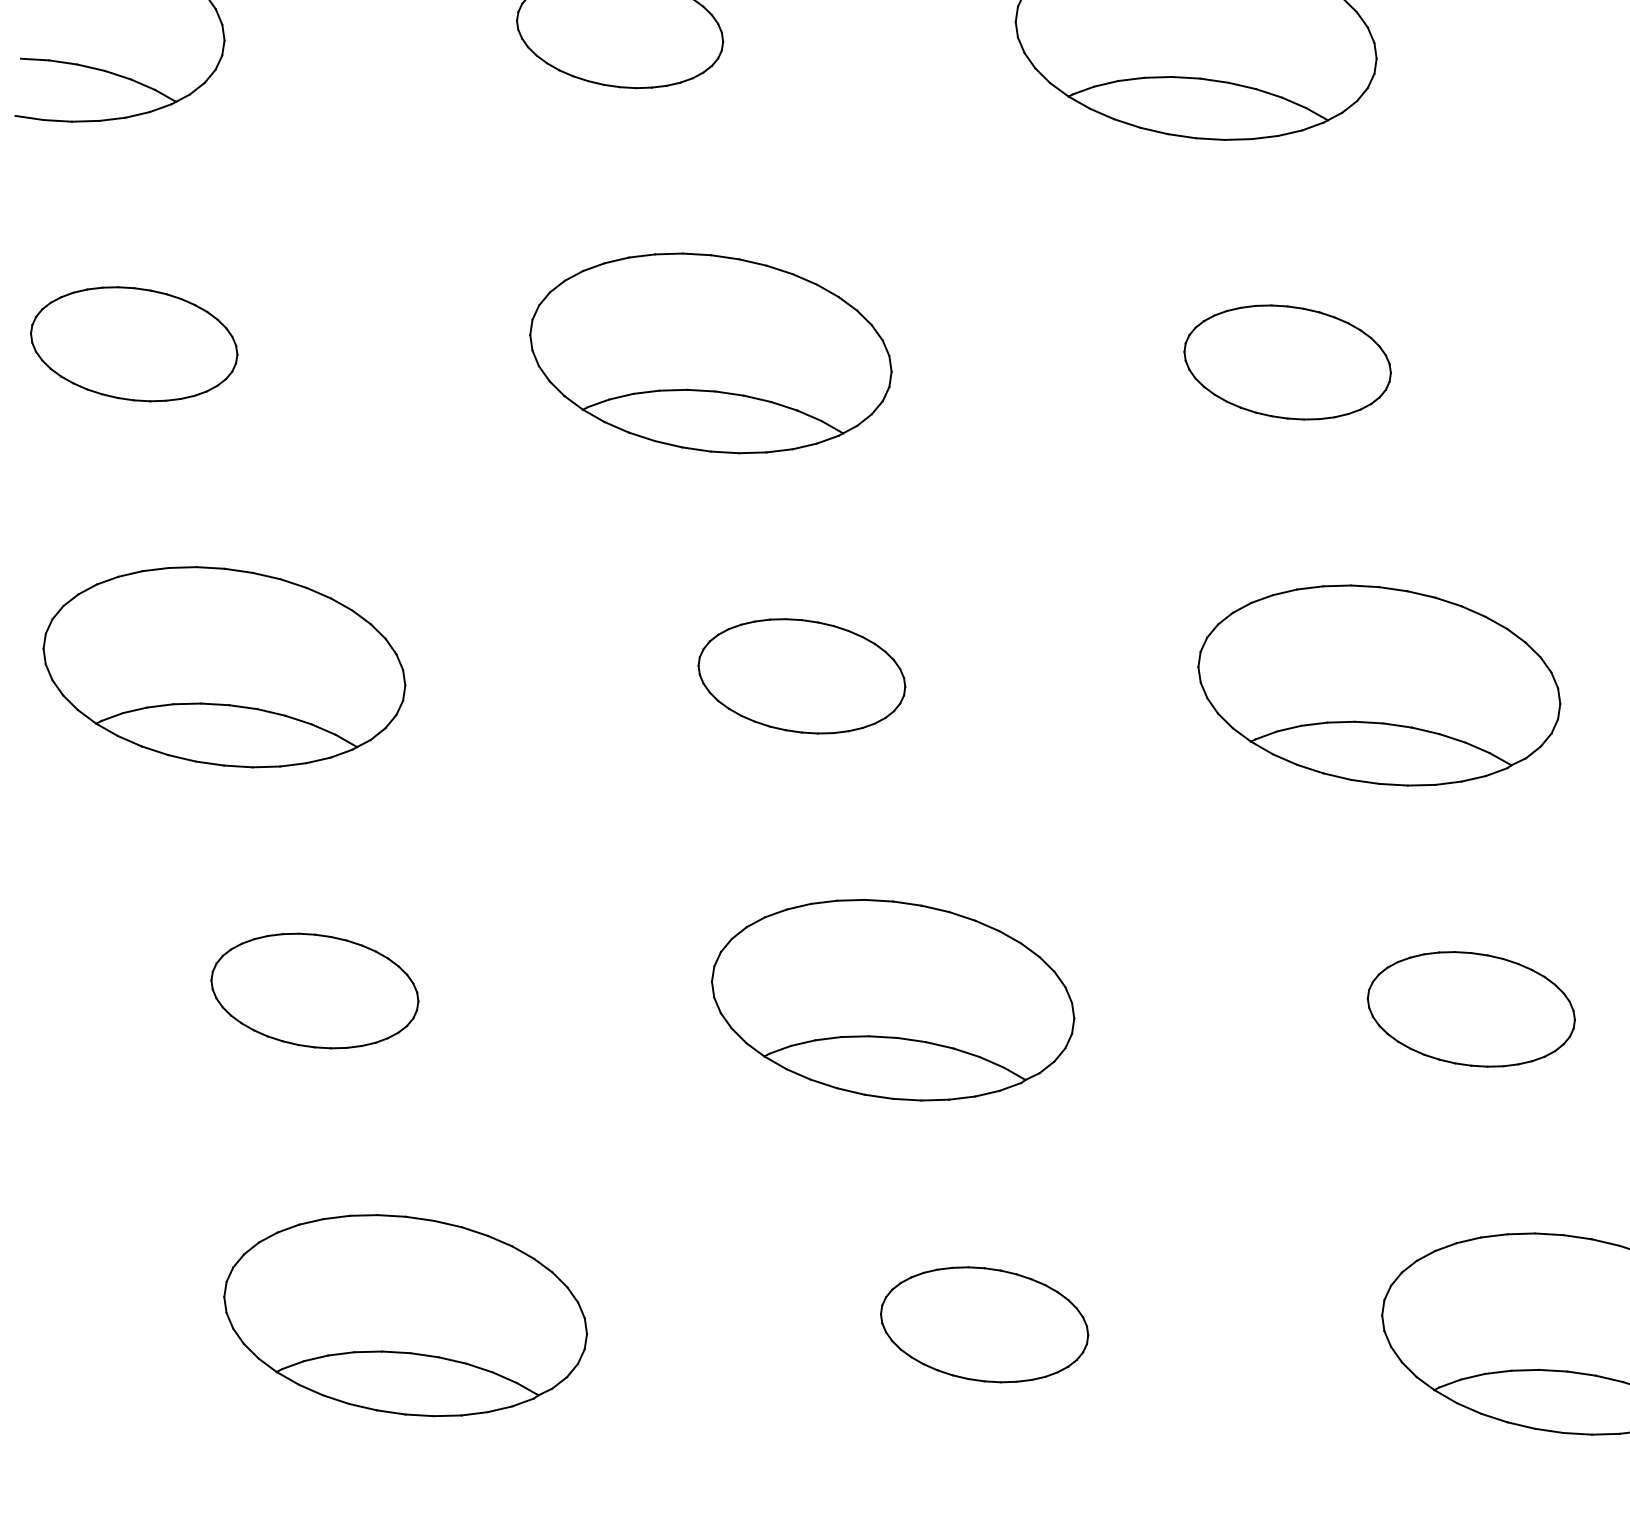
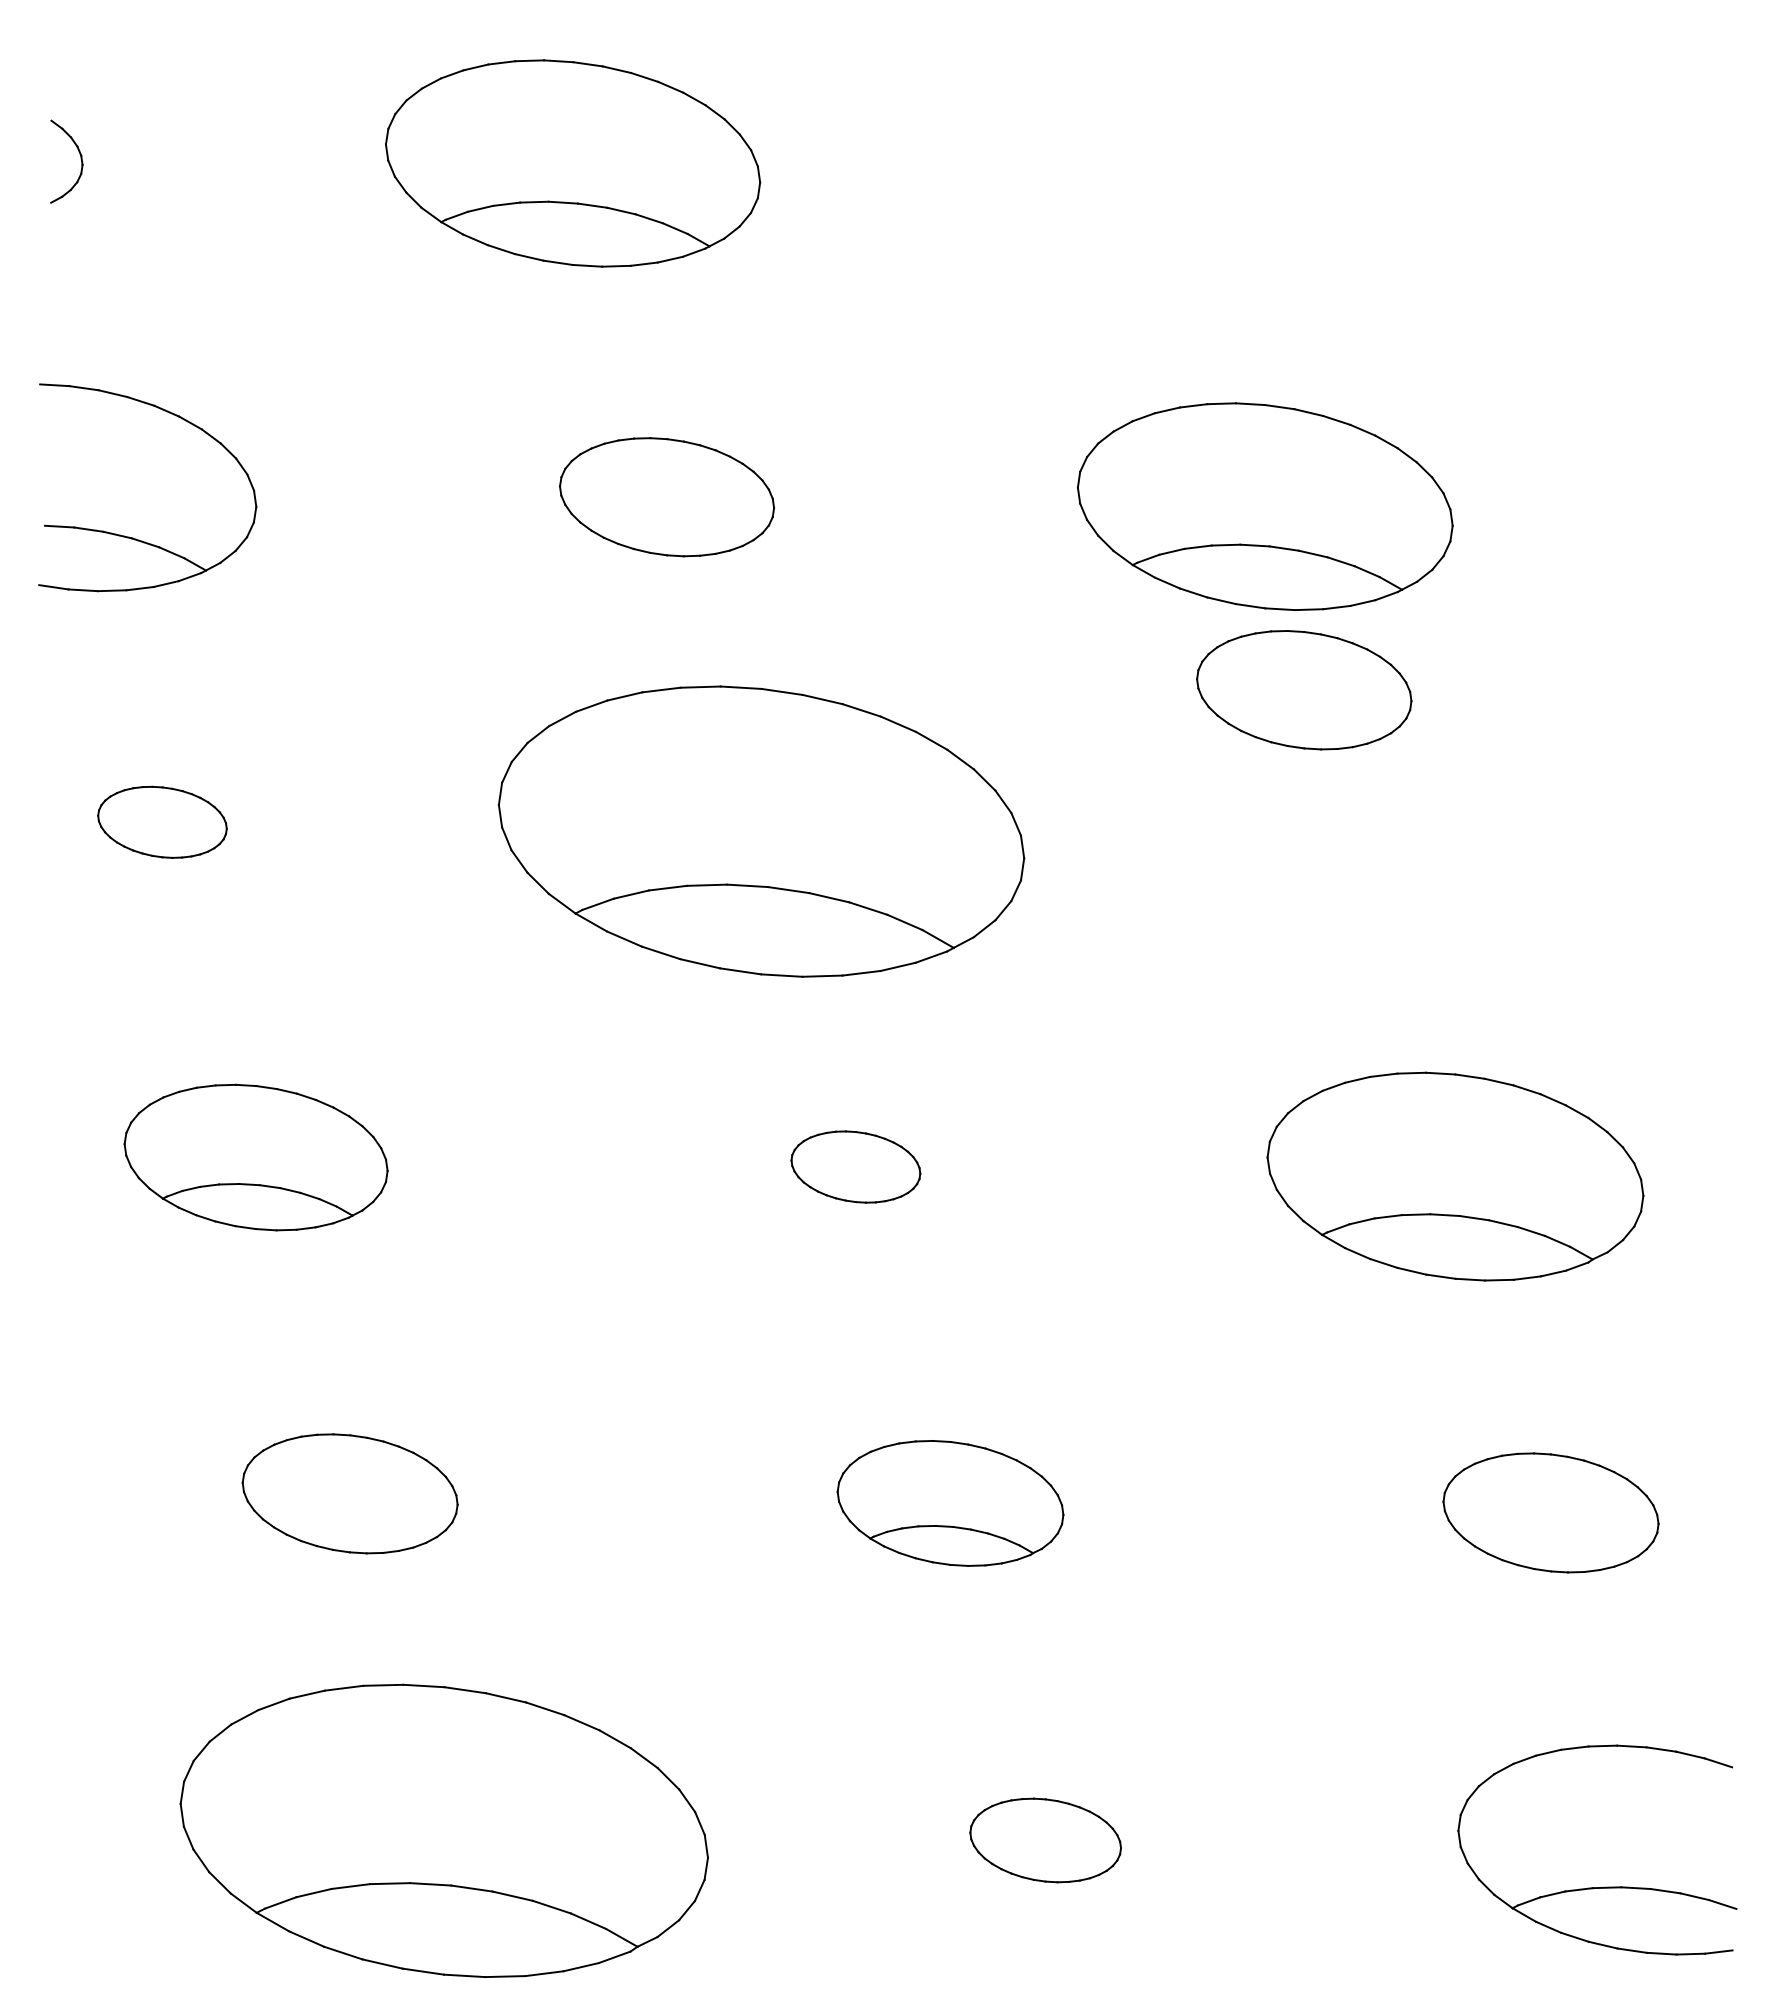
part: (134, 344) -> (162, 822), size x0.6
part: (710, 353) -> (760, 831), size x1.4
part: (1287, 362) -> (1304, 690), moved
part: (223, 667) -> (255, 1157), size x0.7
part: (801, 675) -> (855, 1166), size x0.6
part: (893, 1000) -> (950, 1503), size x0.6
part: (405, 1315) -> (444, 1830), size x1.4
part: (984, 1324) -> (1045, 1840), size x0.7

